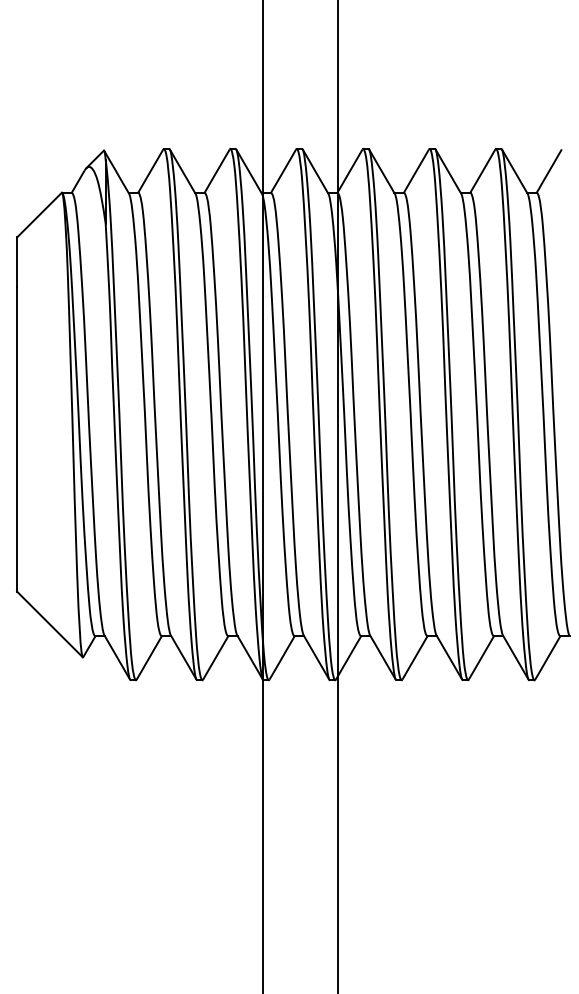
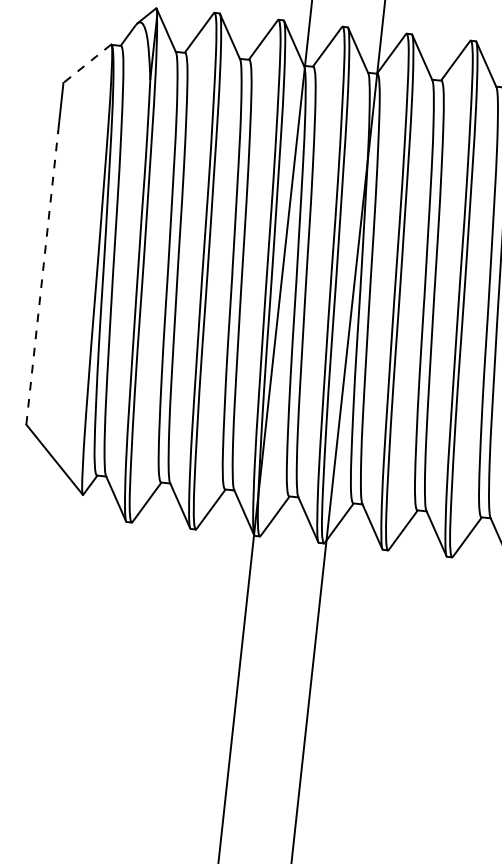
line: (39, 215) -> (87, 64), solid -> dashed
line: (17, 438) -> (42, 276), solid -> dashed

